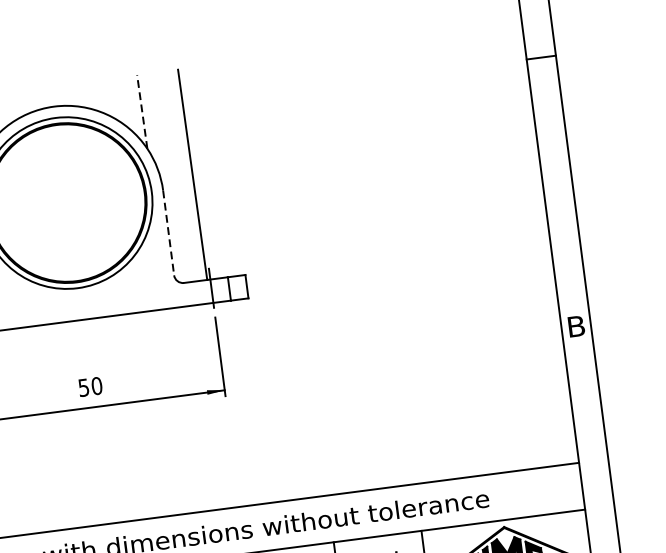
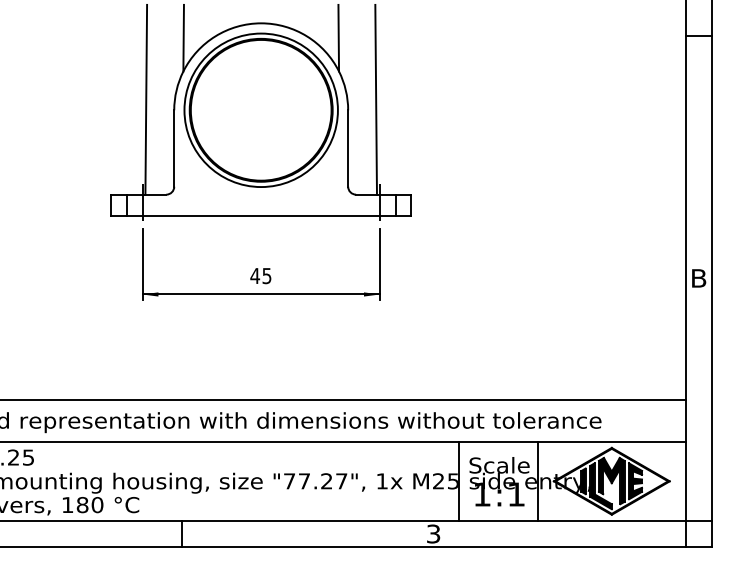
line: (141, 111) -> (338, 37), dashed -> solid
line: (169, 233) -> (348, 149), dashed -> solid
text: (89, 387) -> (260, 276), 50 -> 45

